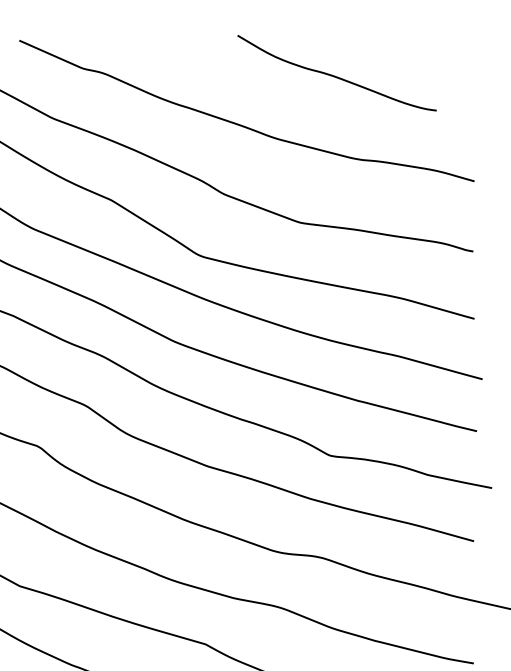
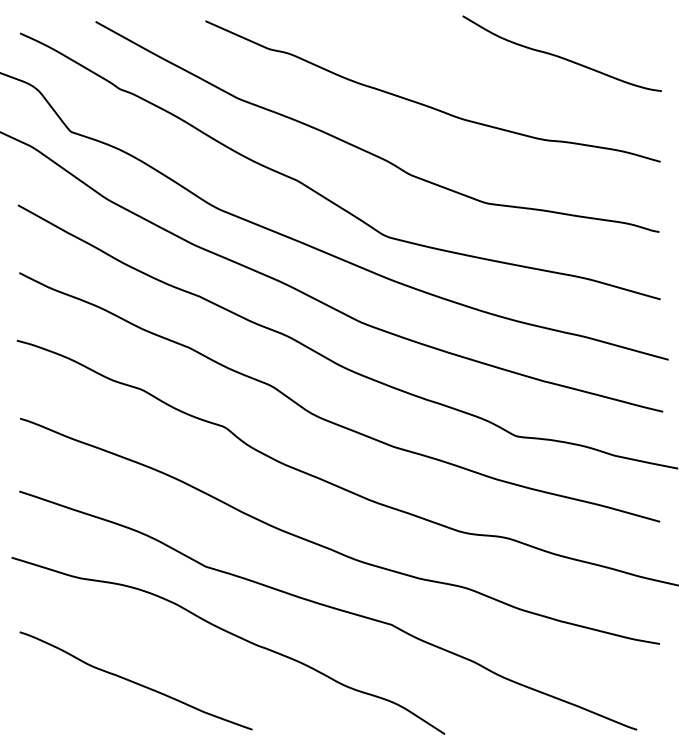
curve: (336, 75) -> (561, 56), moved

